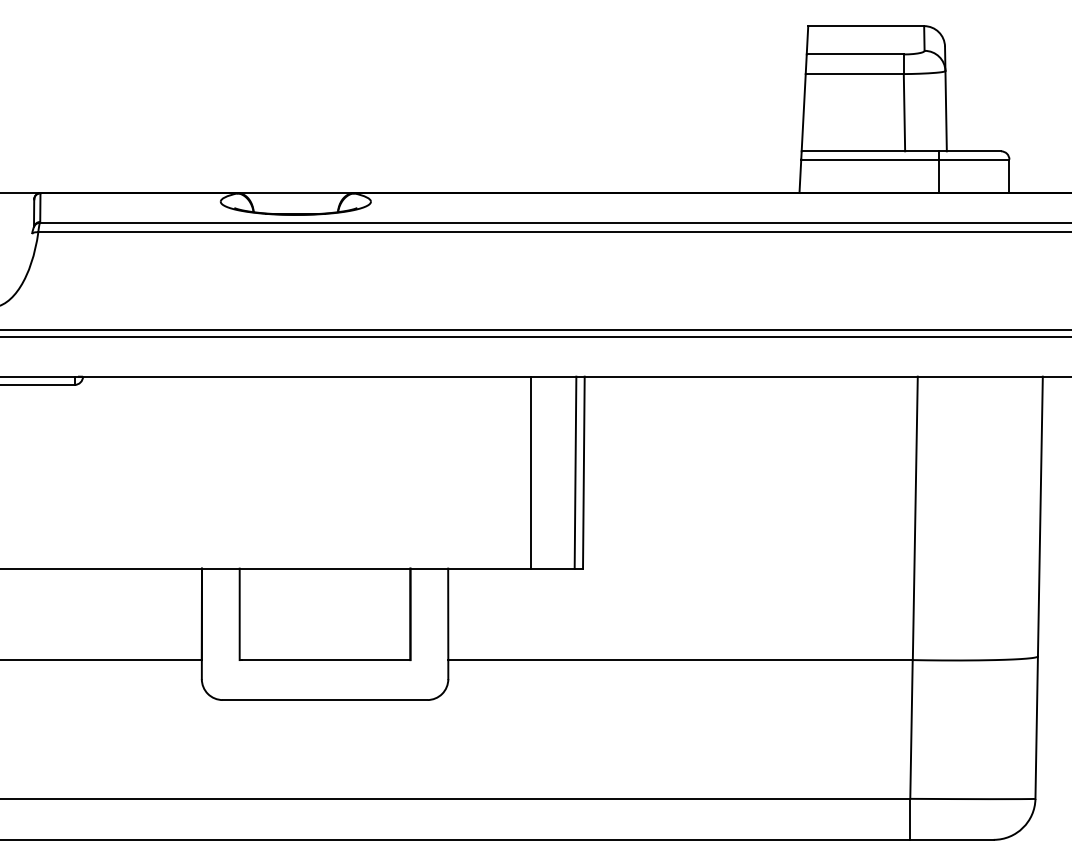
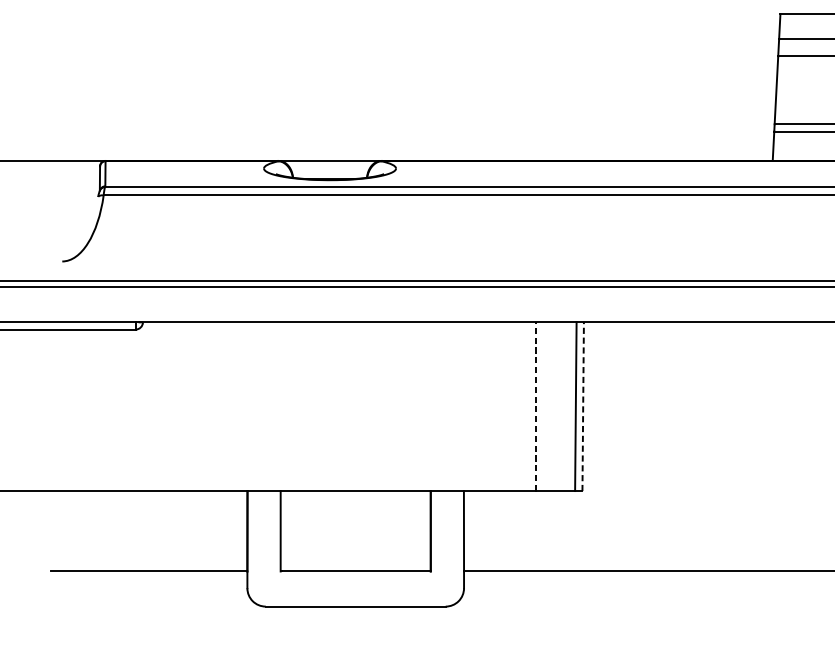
line: (530, 472) -> (536, 406), solid -> dashed
line: (583, 472) -> (582, 406), solid -> dashed

